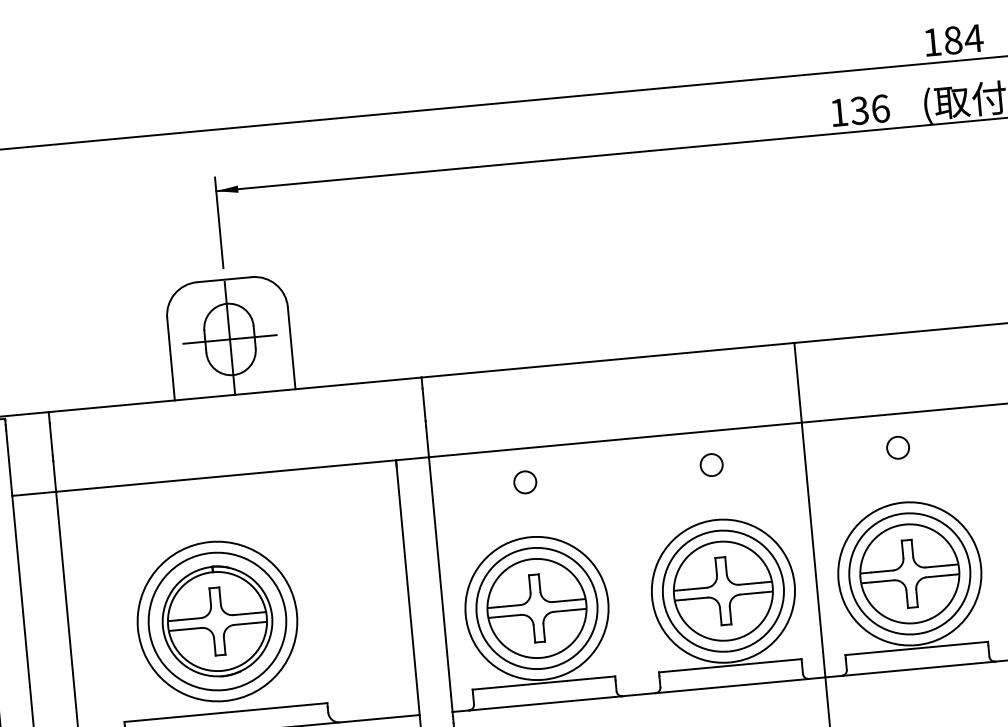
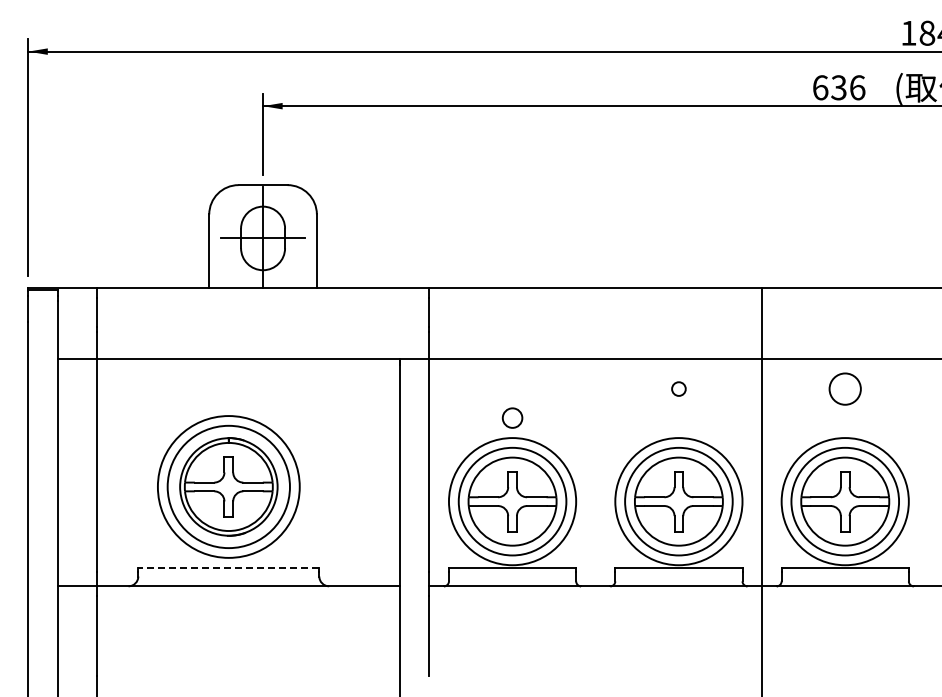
text: (839, 112) -> (820, 87), 136 -> 636
circle: (898, 447) -> (845, 388), size x1.6
circle: (711, 464) -> (678, 388), size x0.7
circle: (525, 481) -> (512, 417), moved
line: (225, 712) -> (228, 568), solid -> dashed

